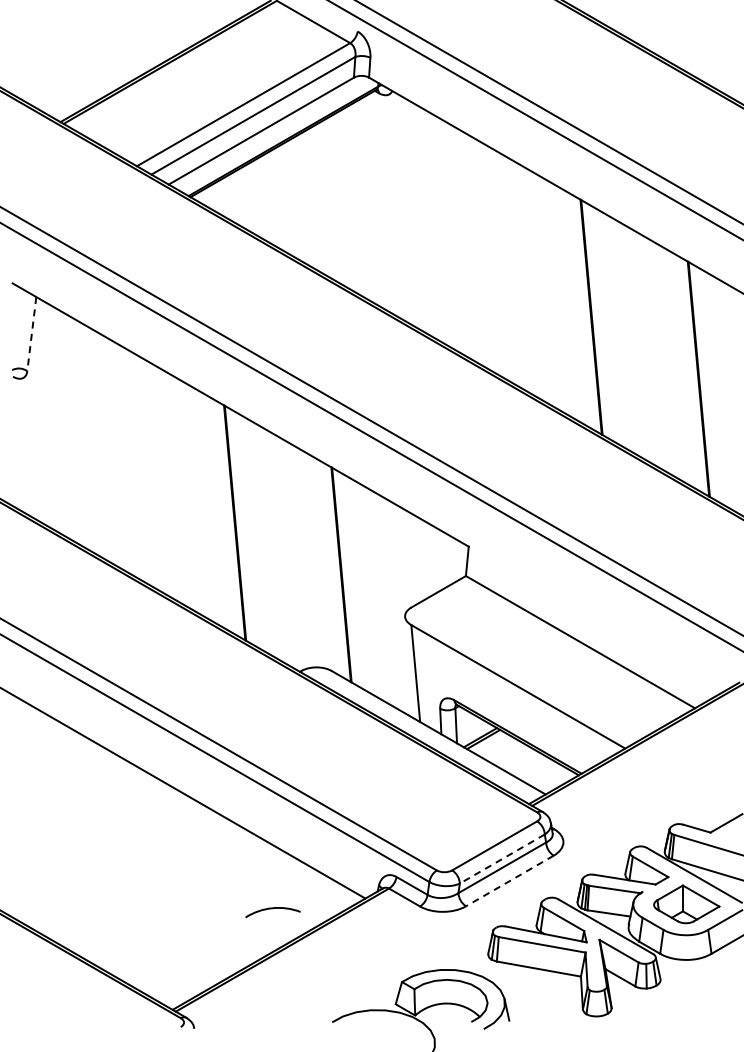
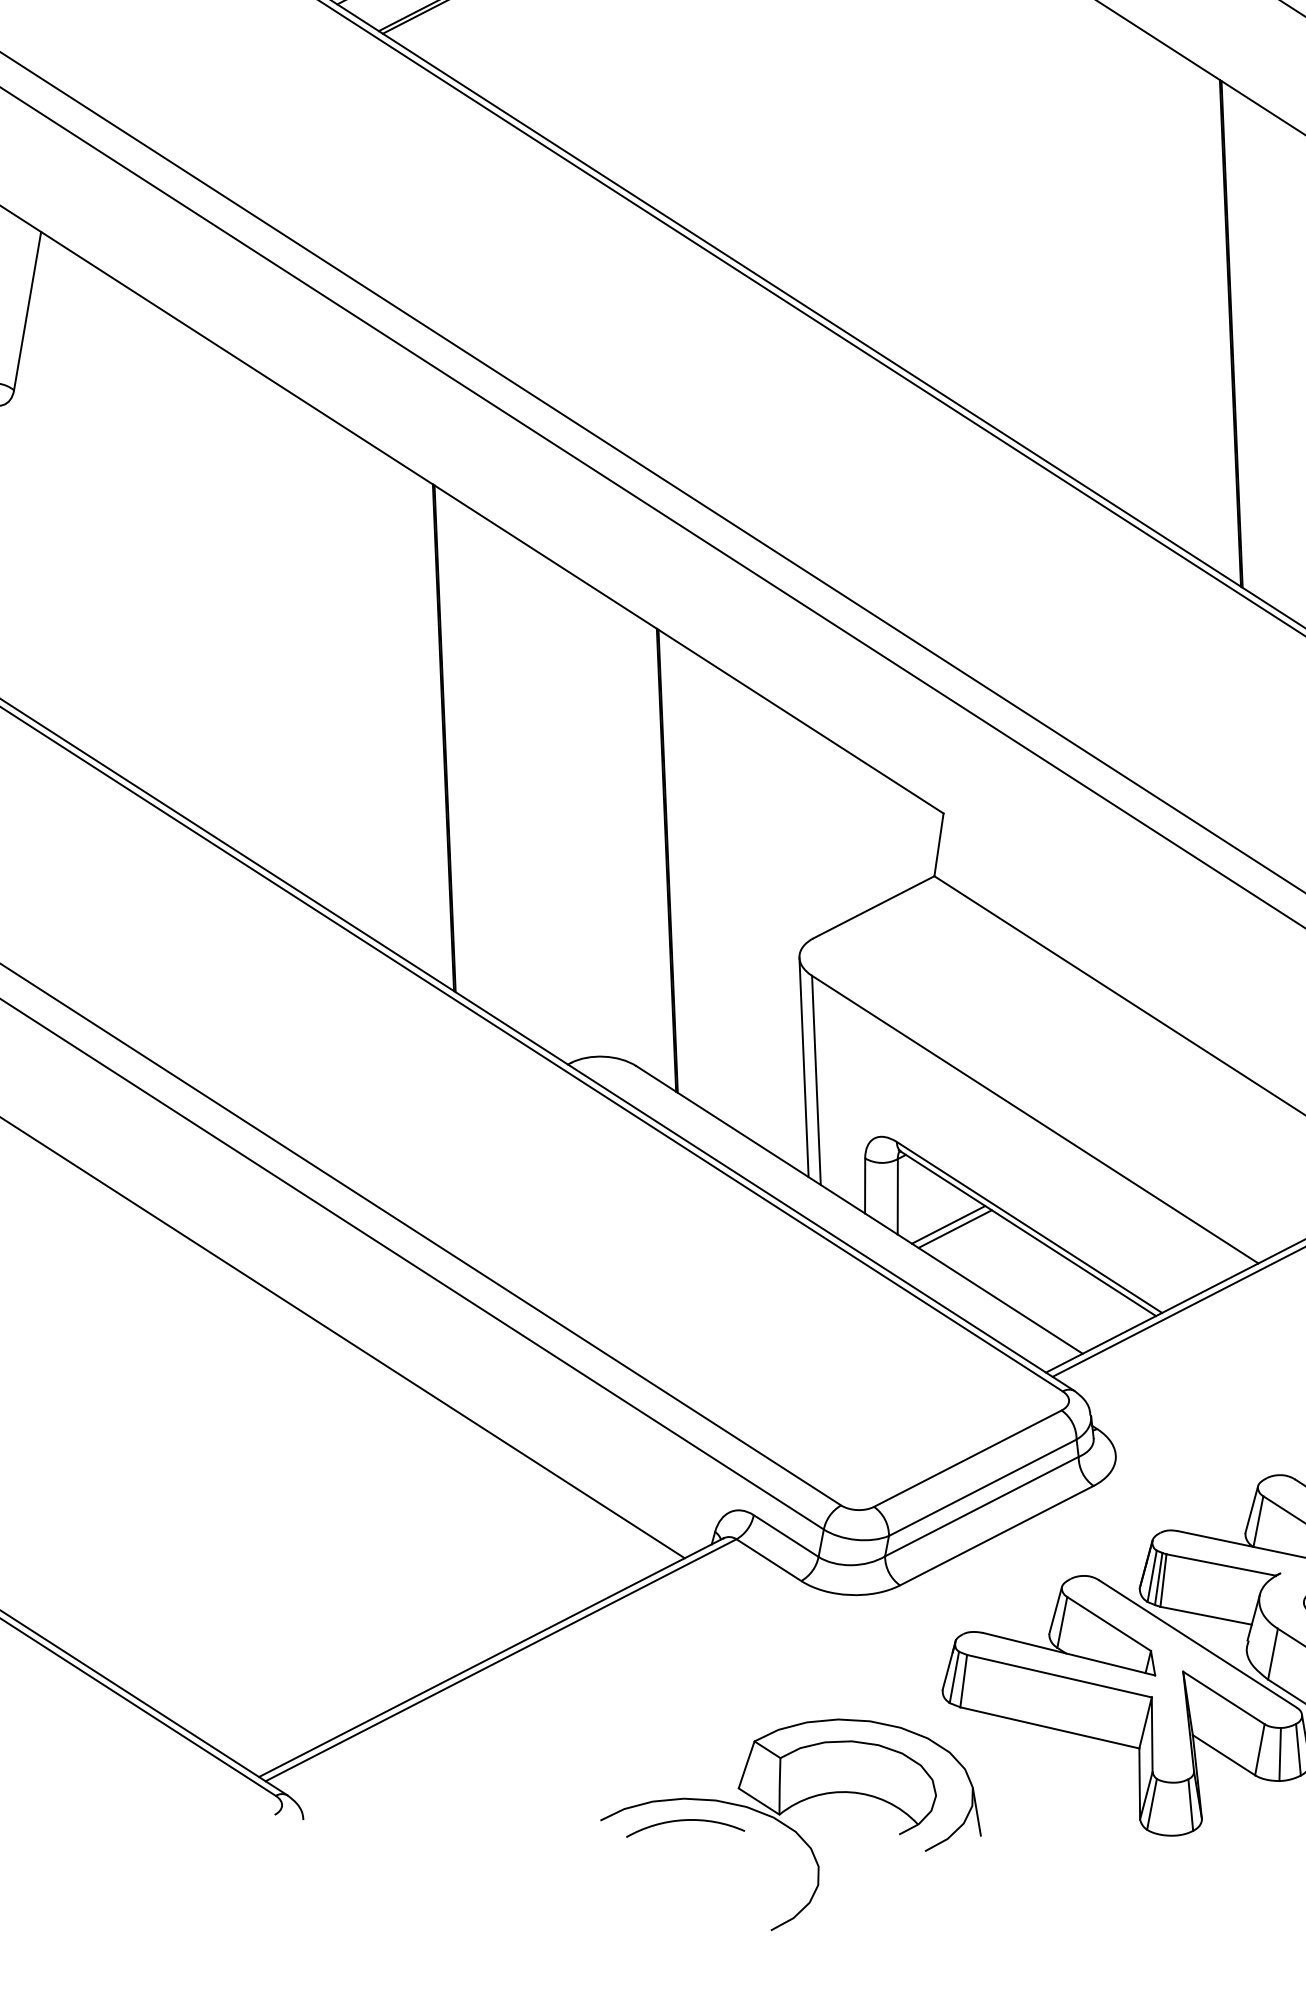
line: (31, 334) -> (26, 311), dashed -> solid
line: (409, 667) -> (803, 1066), added
line: (501, 859) -> (981, 1488), dashed -> solid
line: (509, 880) -> (995, 1534), dashed -> solid
arc: (272, 909) -> (684, 1822), moved

